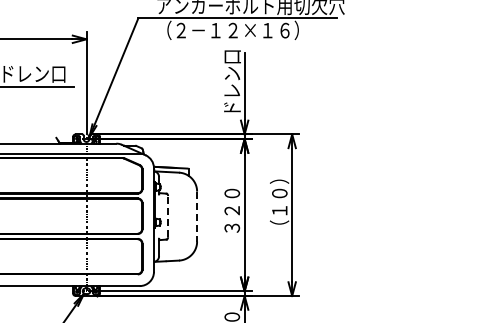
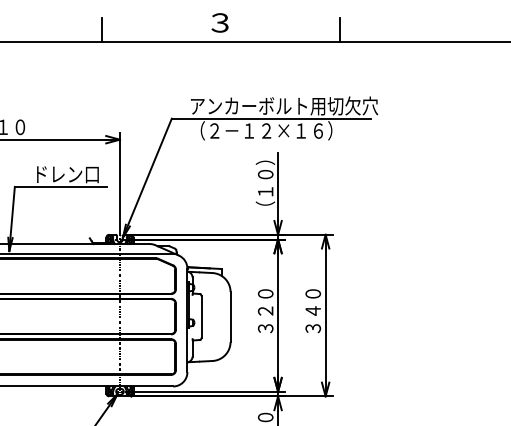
text: (232, 81) -> (265, 181), ドレン口 -> （１０）
text: (279, 206) -> (312, 306), （１０） -> ３４０
line: (168, 217) -> (201, 317), dashed -> solid
line: (197, 217) -> (230, 317), dashed -> solid

